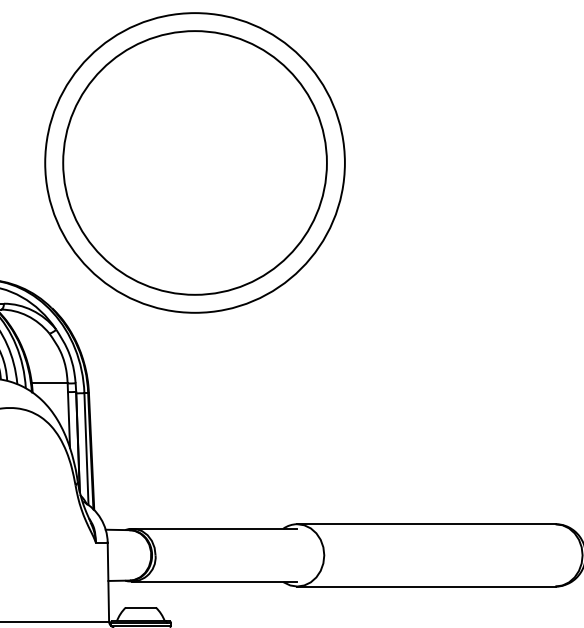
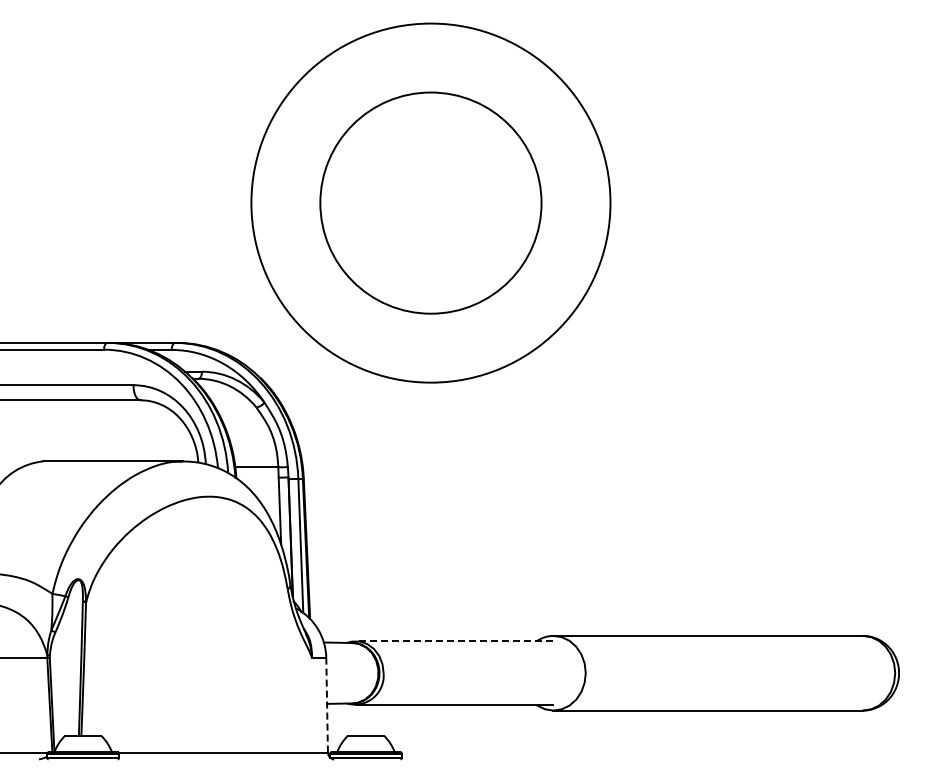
circle: (194, 163) -> (430, 203), size x0.7
line: (214, 528) -> (454, 641), solid -> dashed
line: (108, 581) -> (327, 704), solid -> dashed

